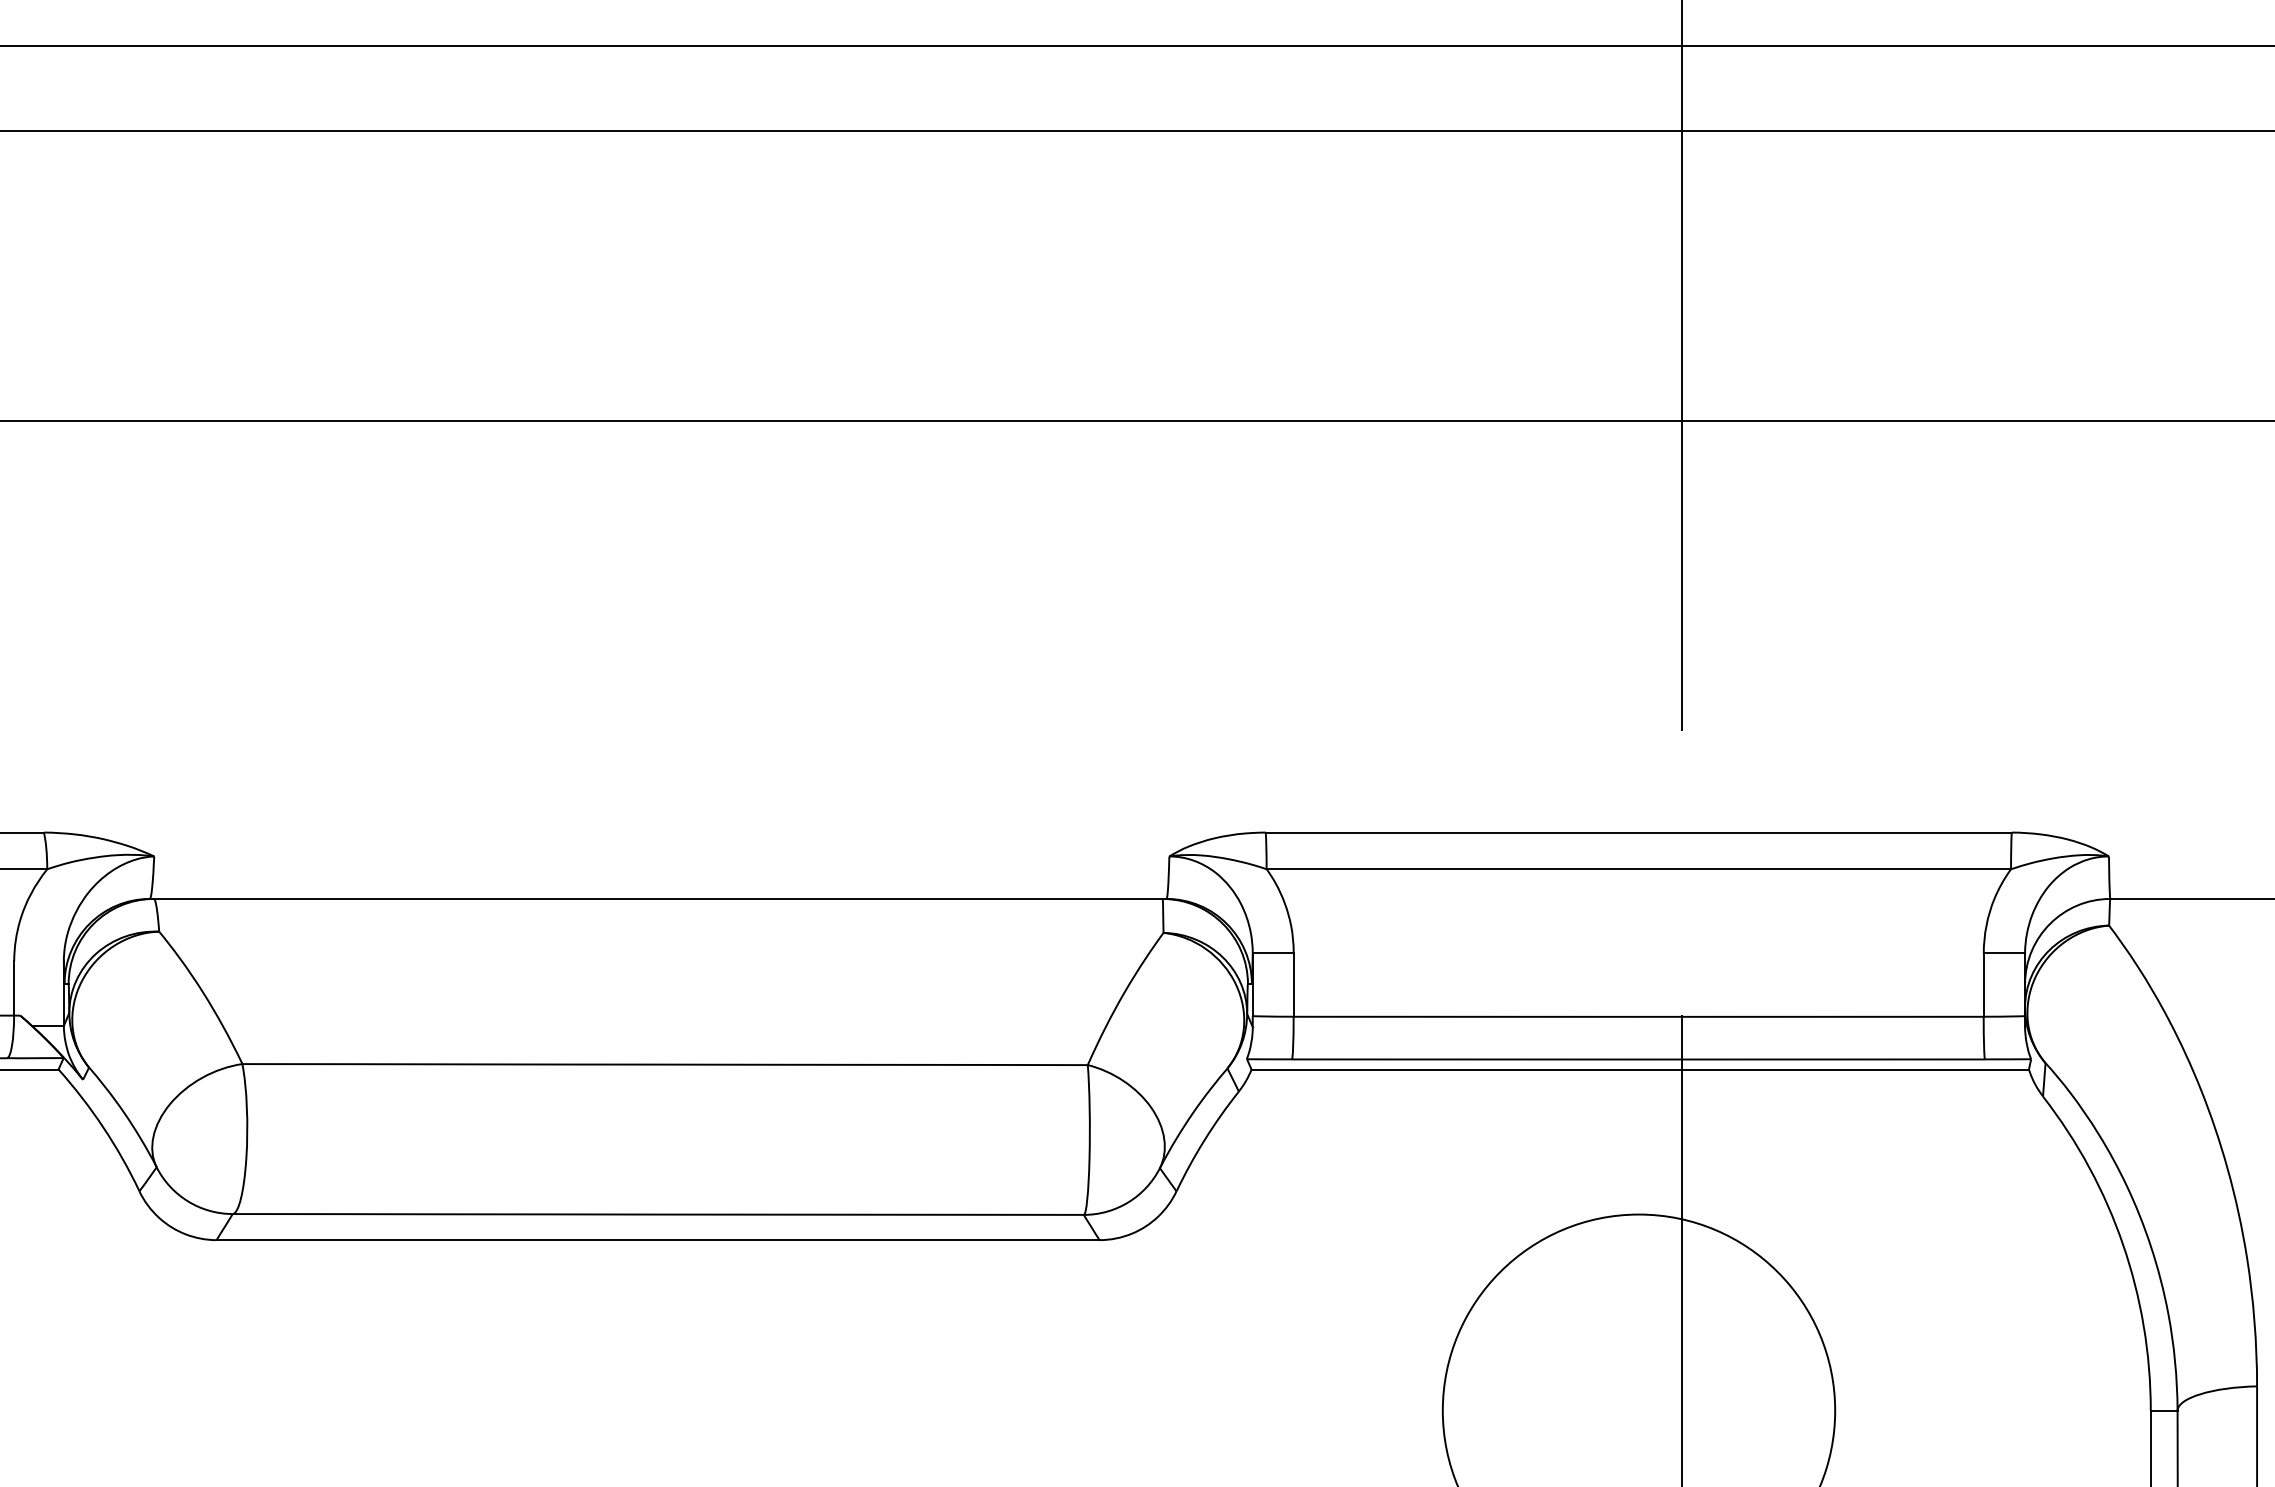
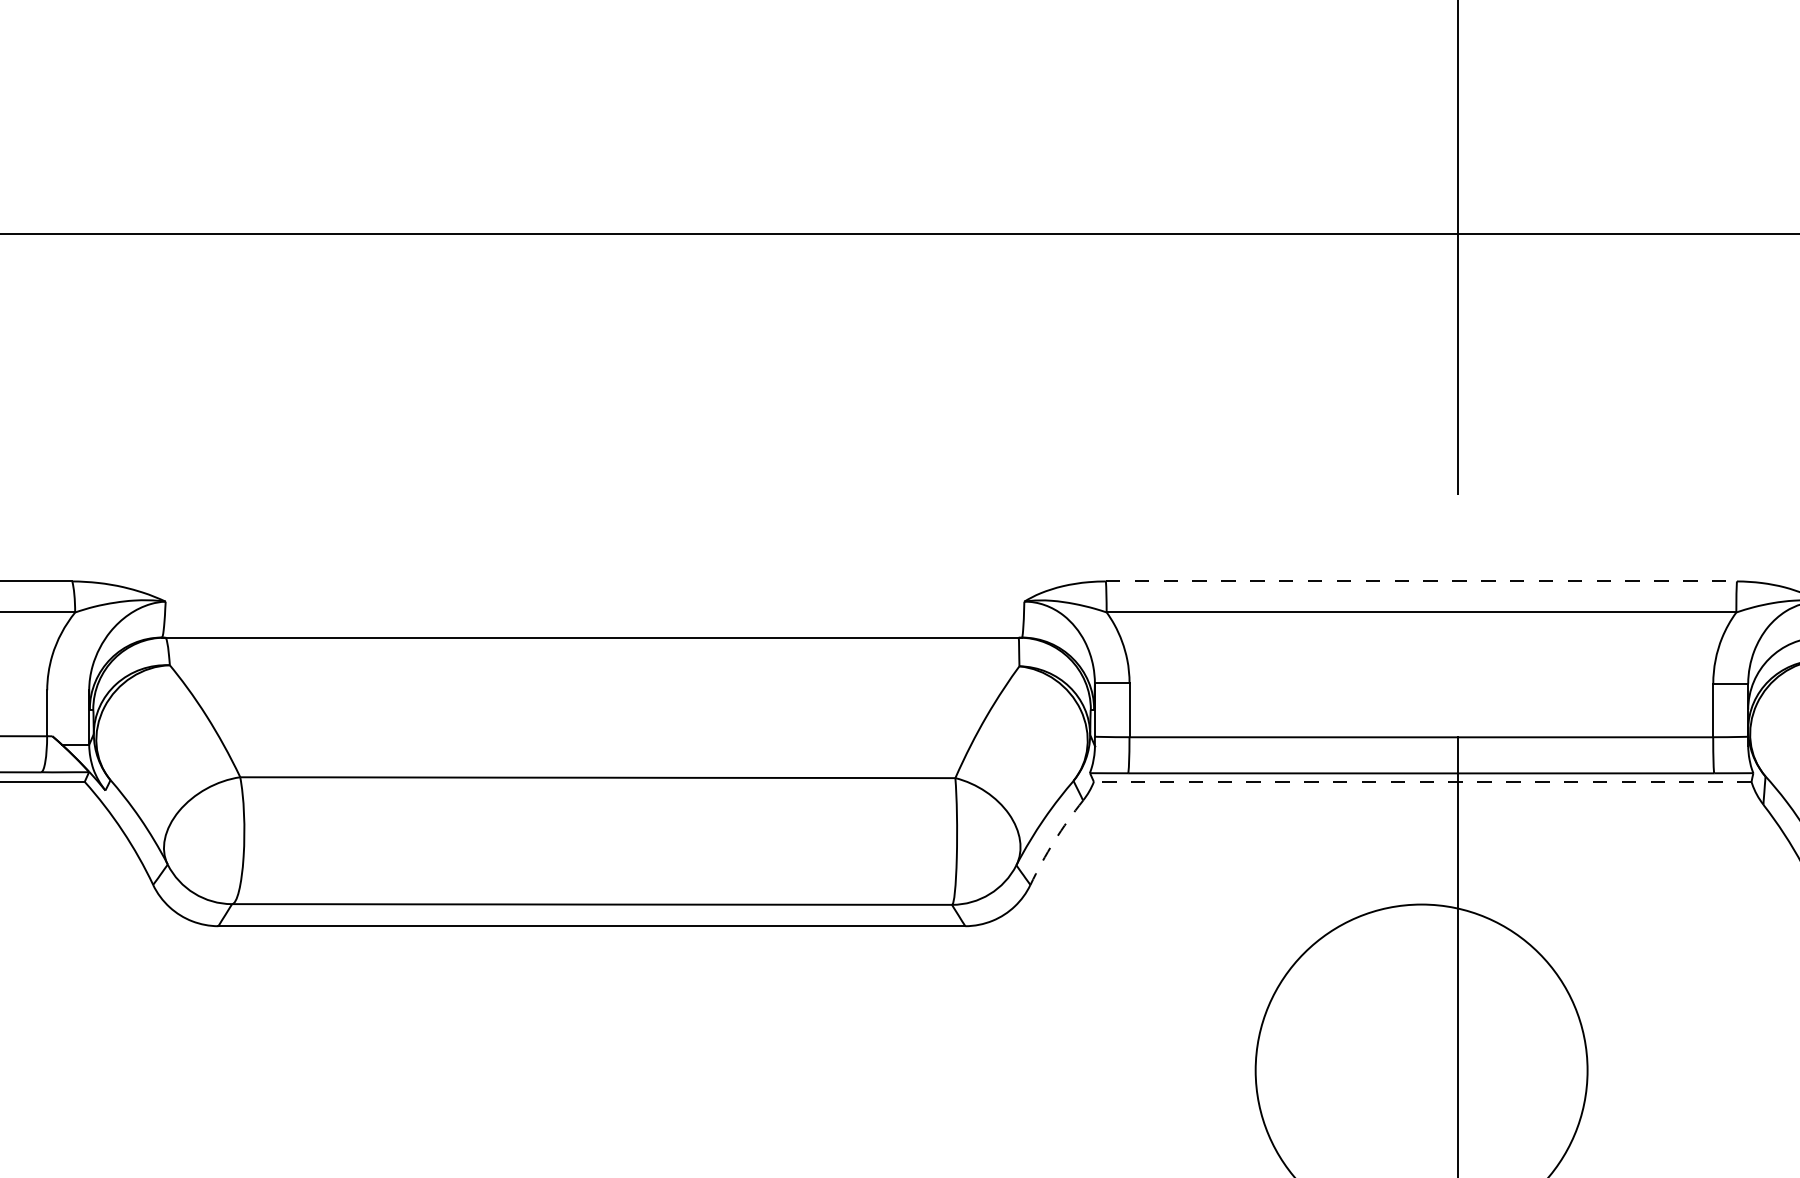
line: (1639, 832) -> (1422, 581), solid -> dashed
line: (1640, 1069) -> (1422, 781), solid -> dashed
arc: (1204, 1139) -> (1054, 841), solid -> dashed

